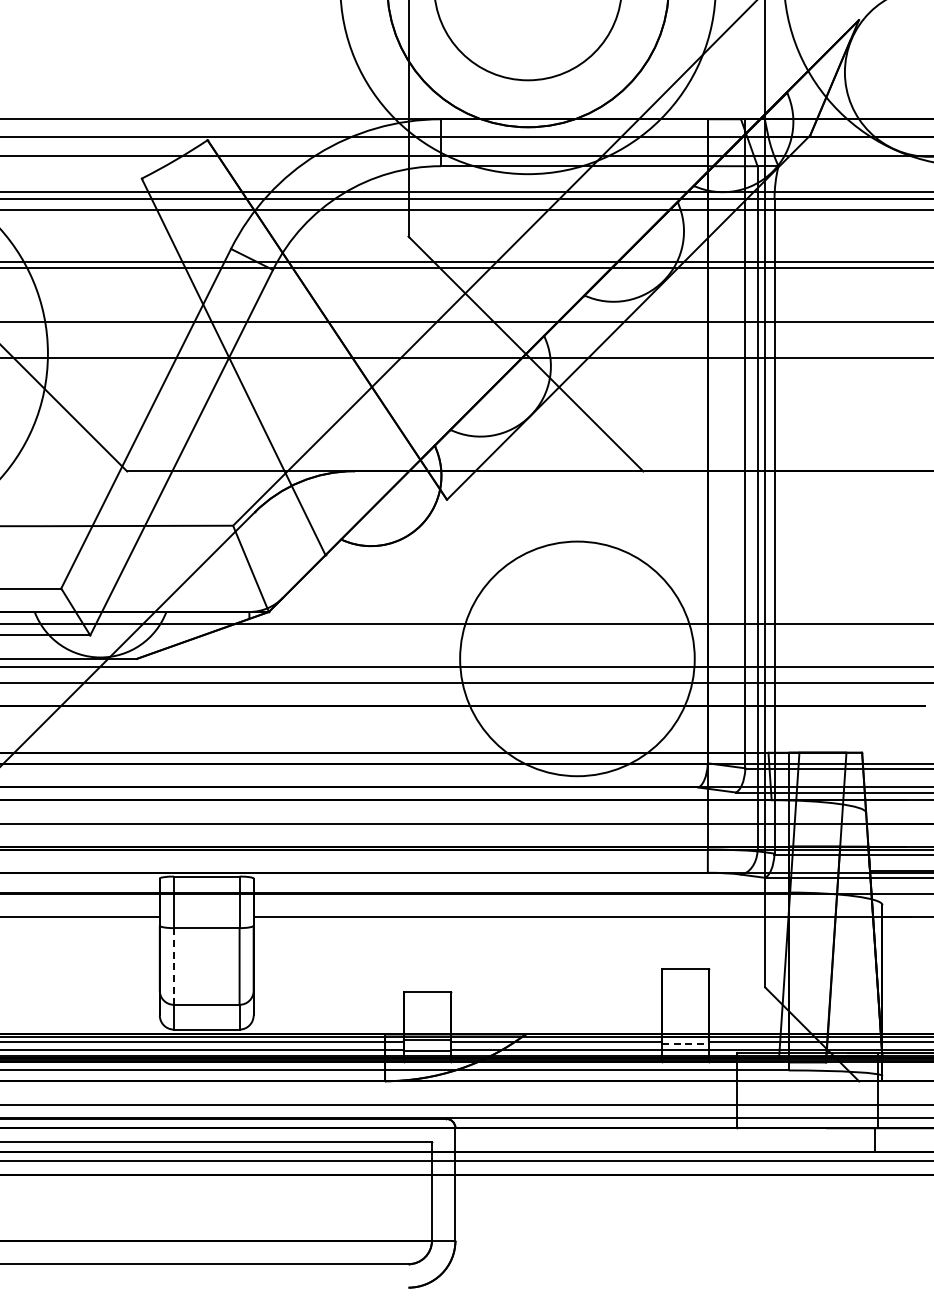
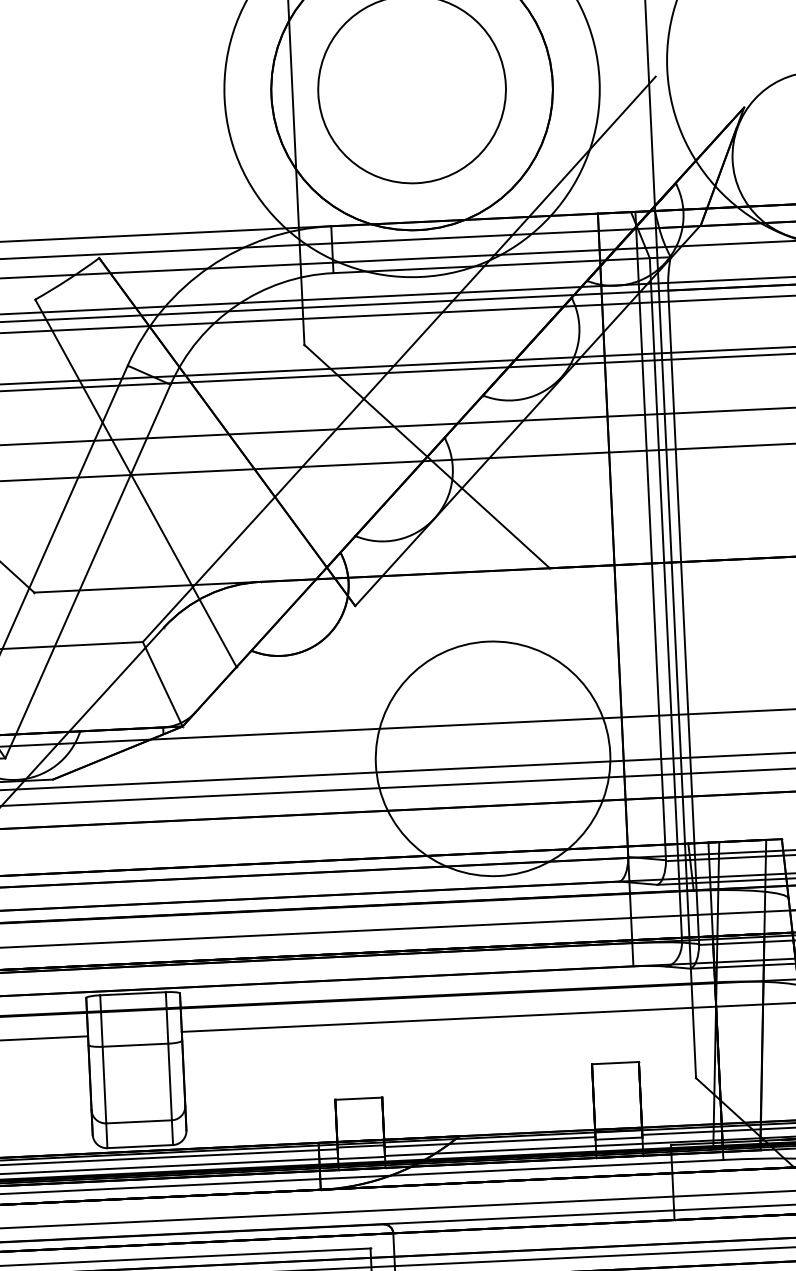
arc: (173, 969) -> (104, 1088), dashed -> solid
line: (685, 1044) -> (619, 1138), dashed -> solid

